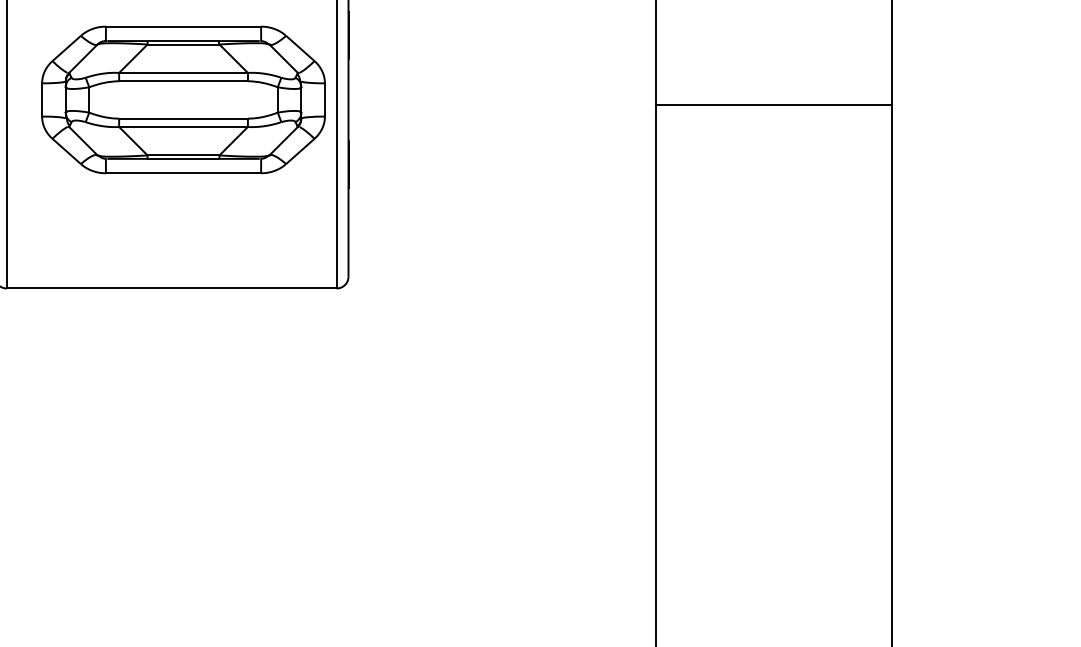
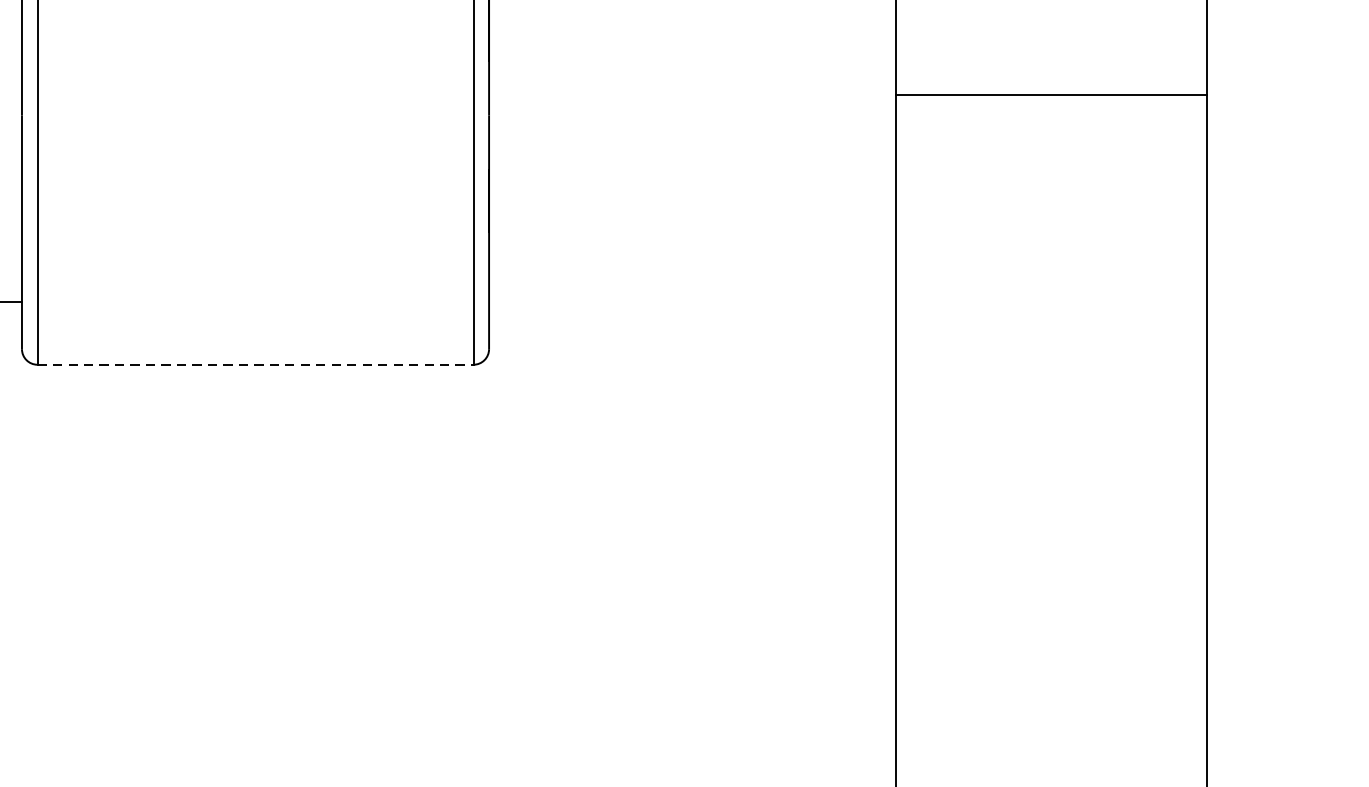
part: (183, 99) -> (271, 115), removed
line: (774, 105) -> (1052, 95), moved
line: (171, 288) -> (255, 364), solid -> dashed

